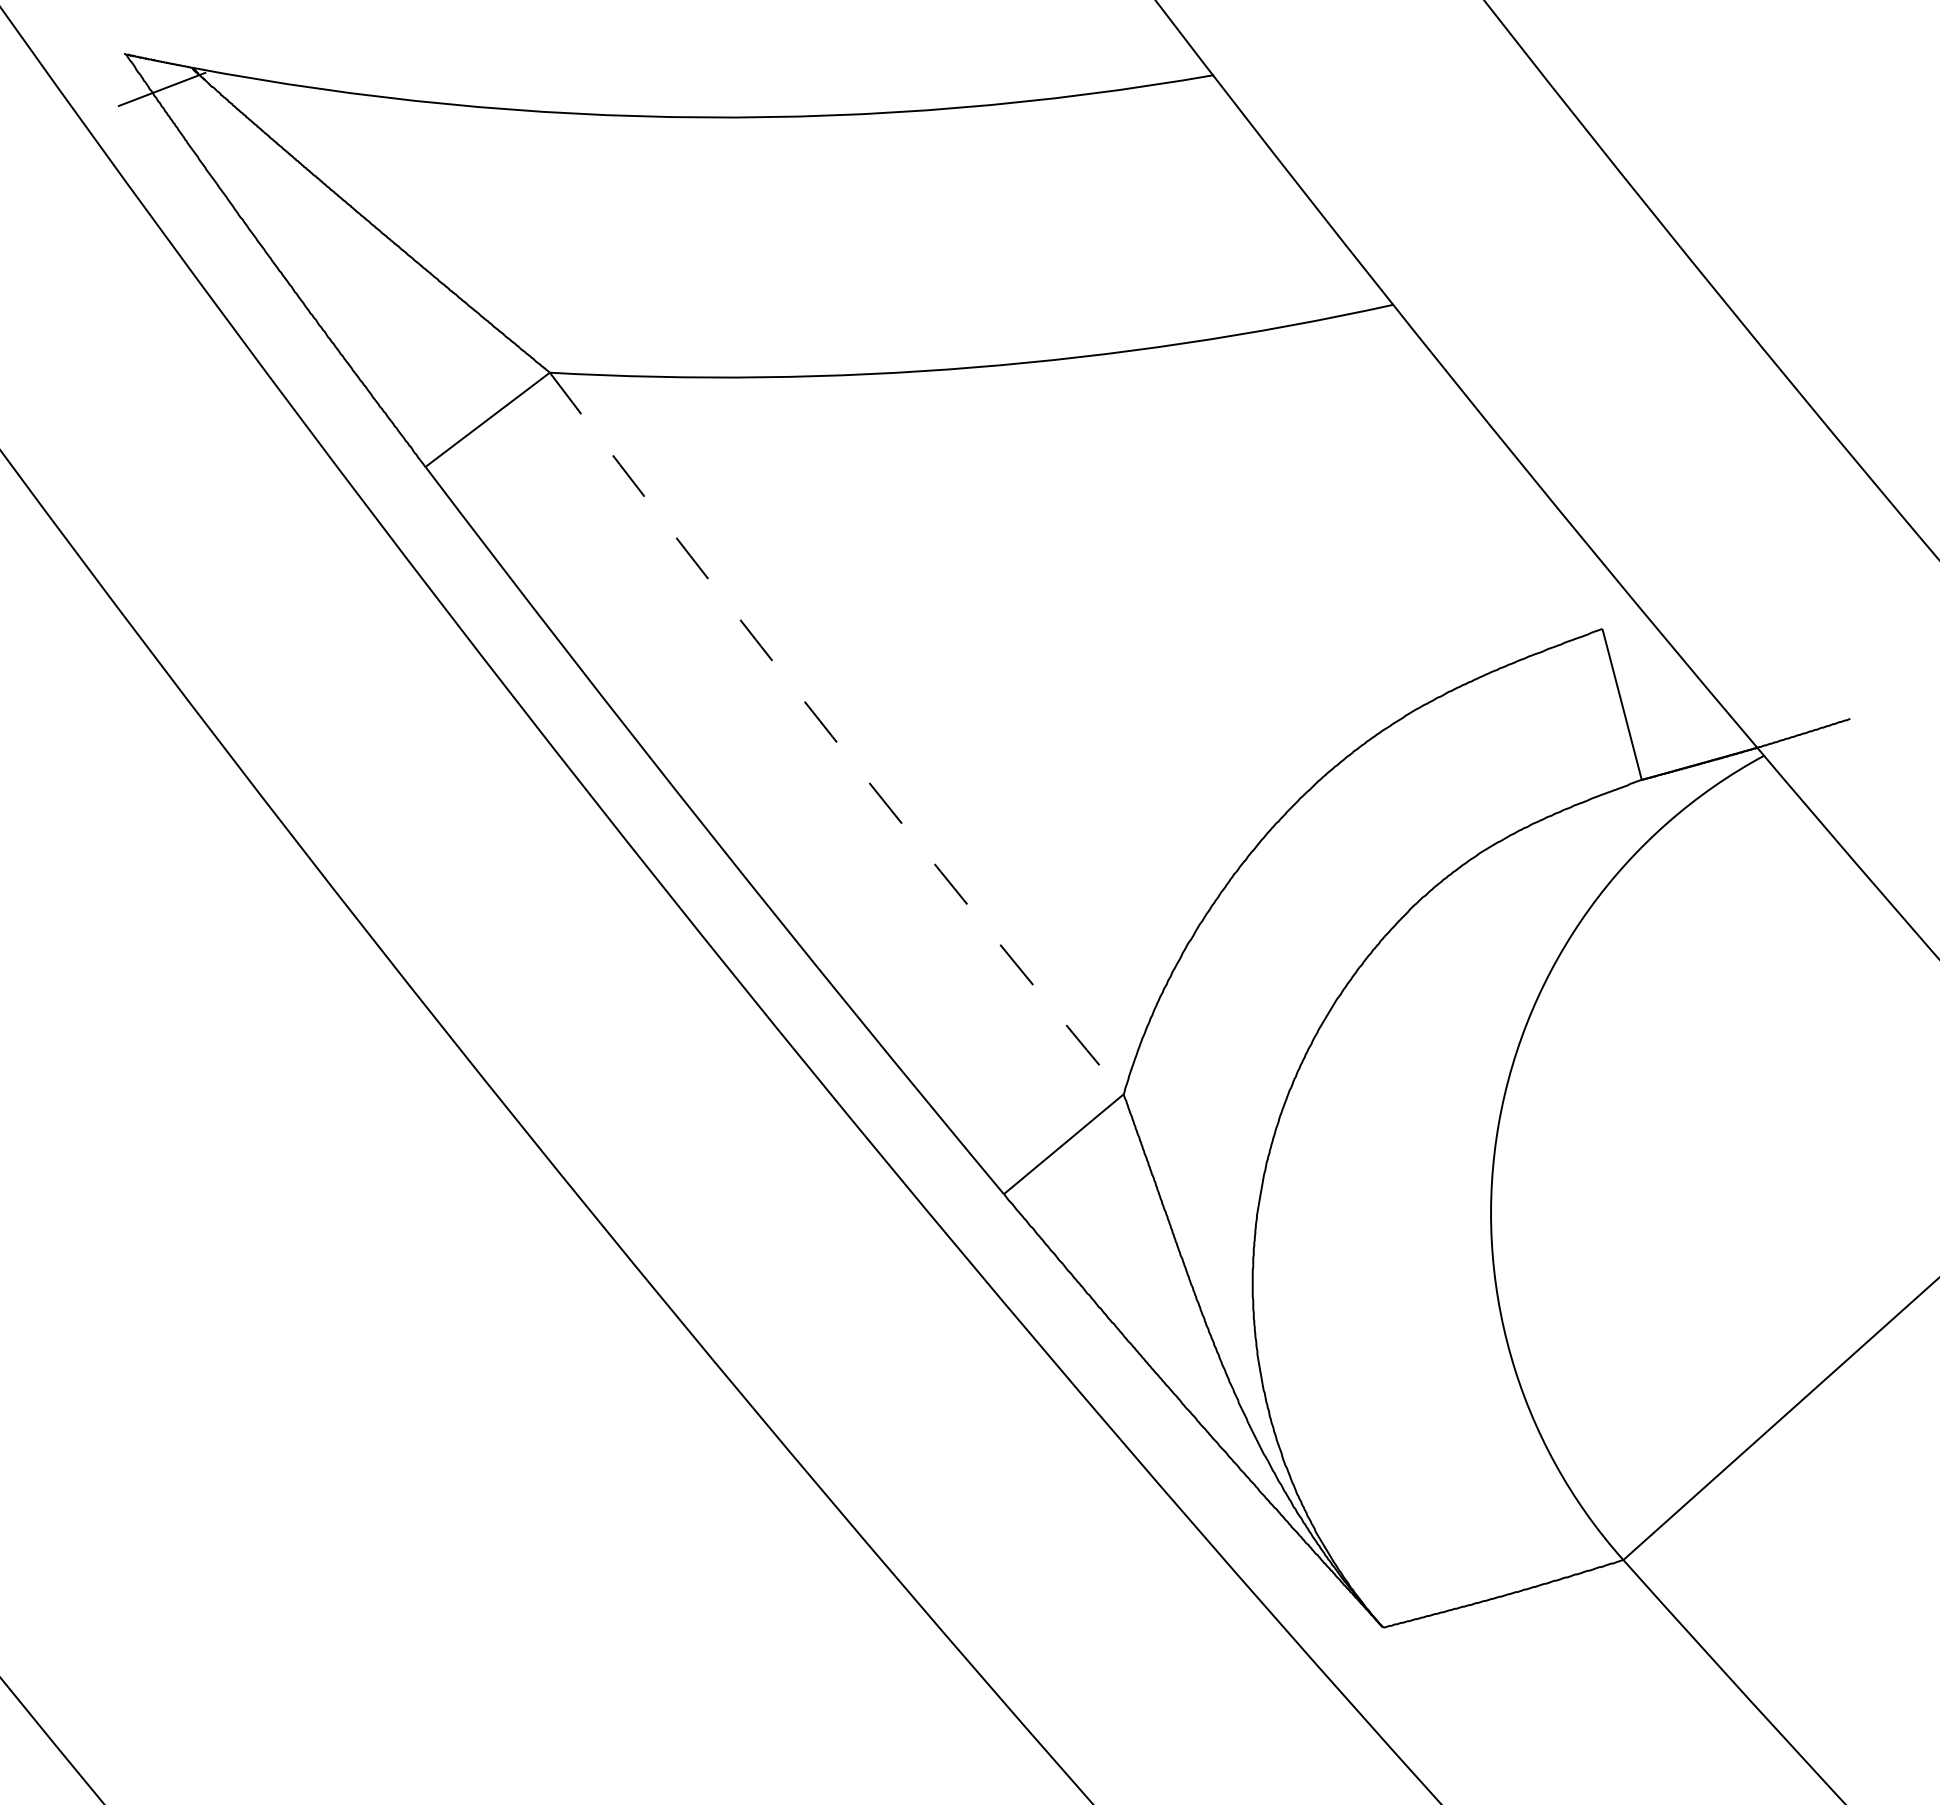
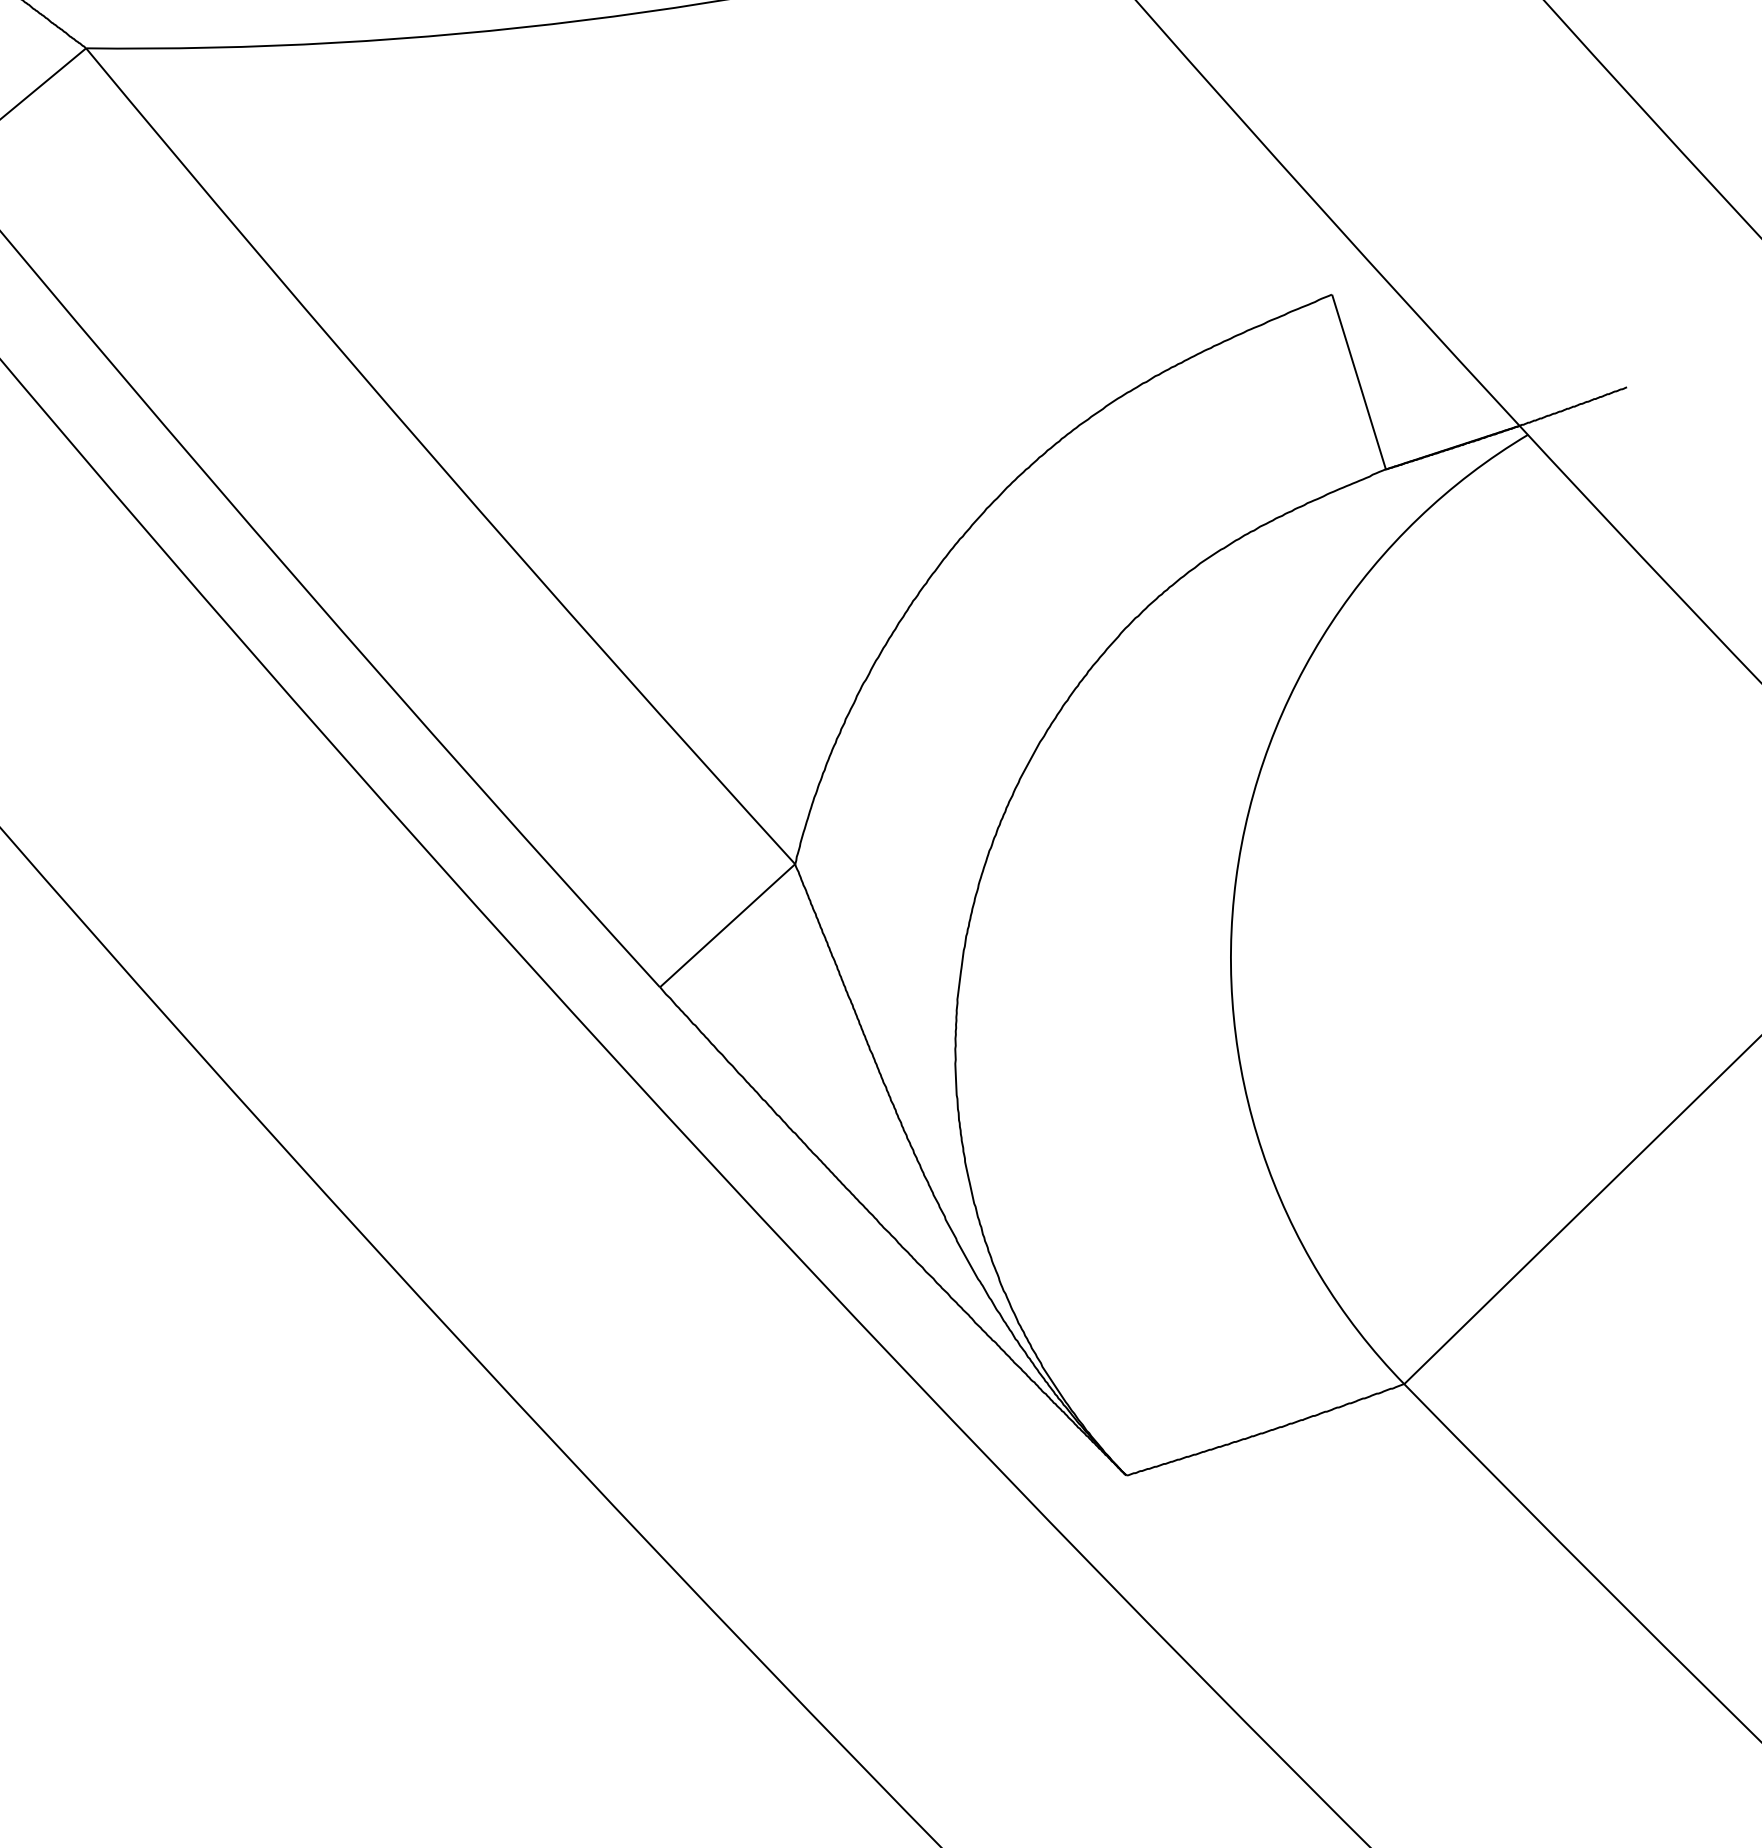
arc: (832, 736) -> (435, 459), dashed -> solid

